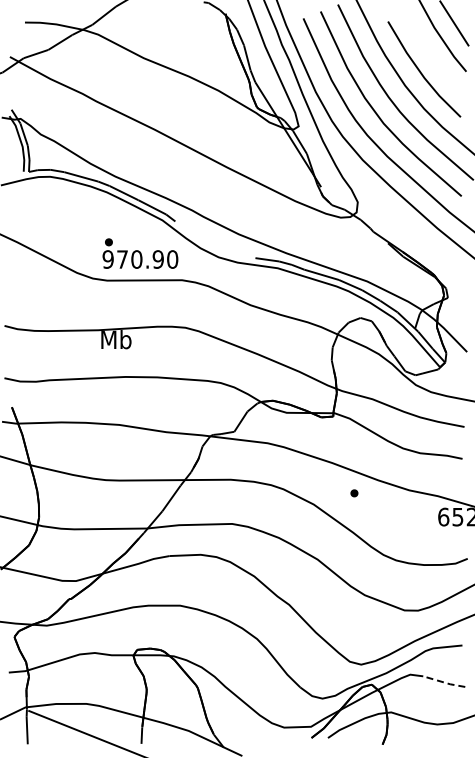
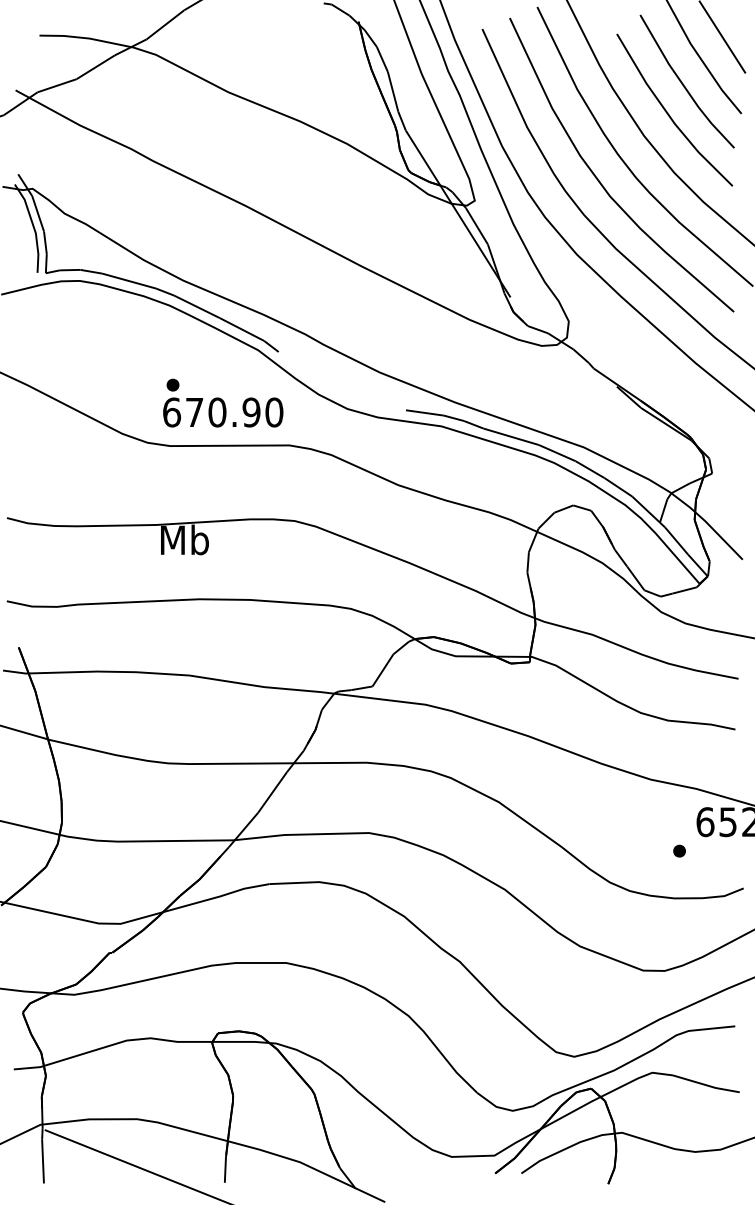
line: (430, 52) -> (684, 83), added
text: (107, 259) -> (170, 412), 970.90 -> 670.90
part: (354, 493) -> (679, 851), moved
line: (444, 682) -> (706, 1085), dashed -> solid

